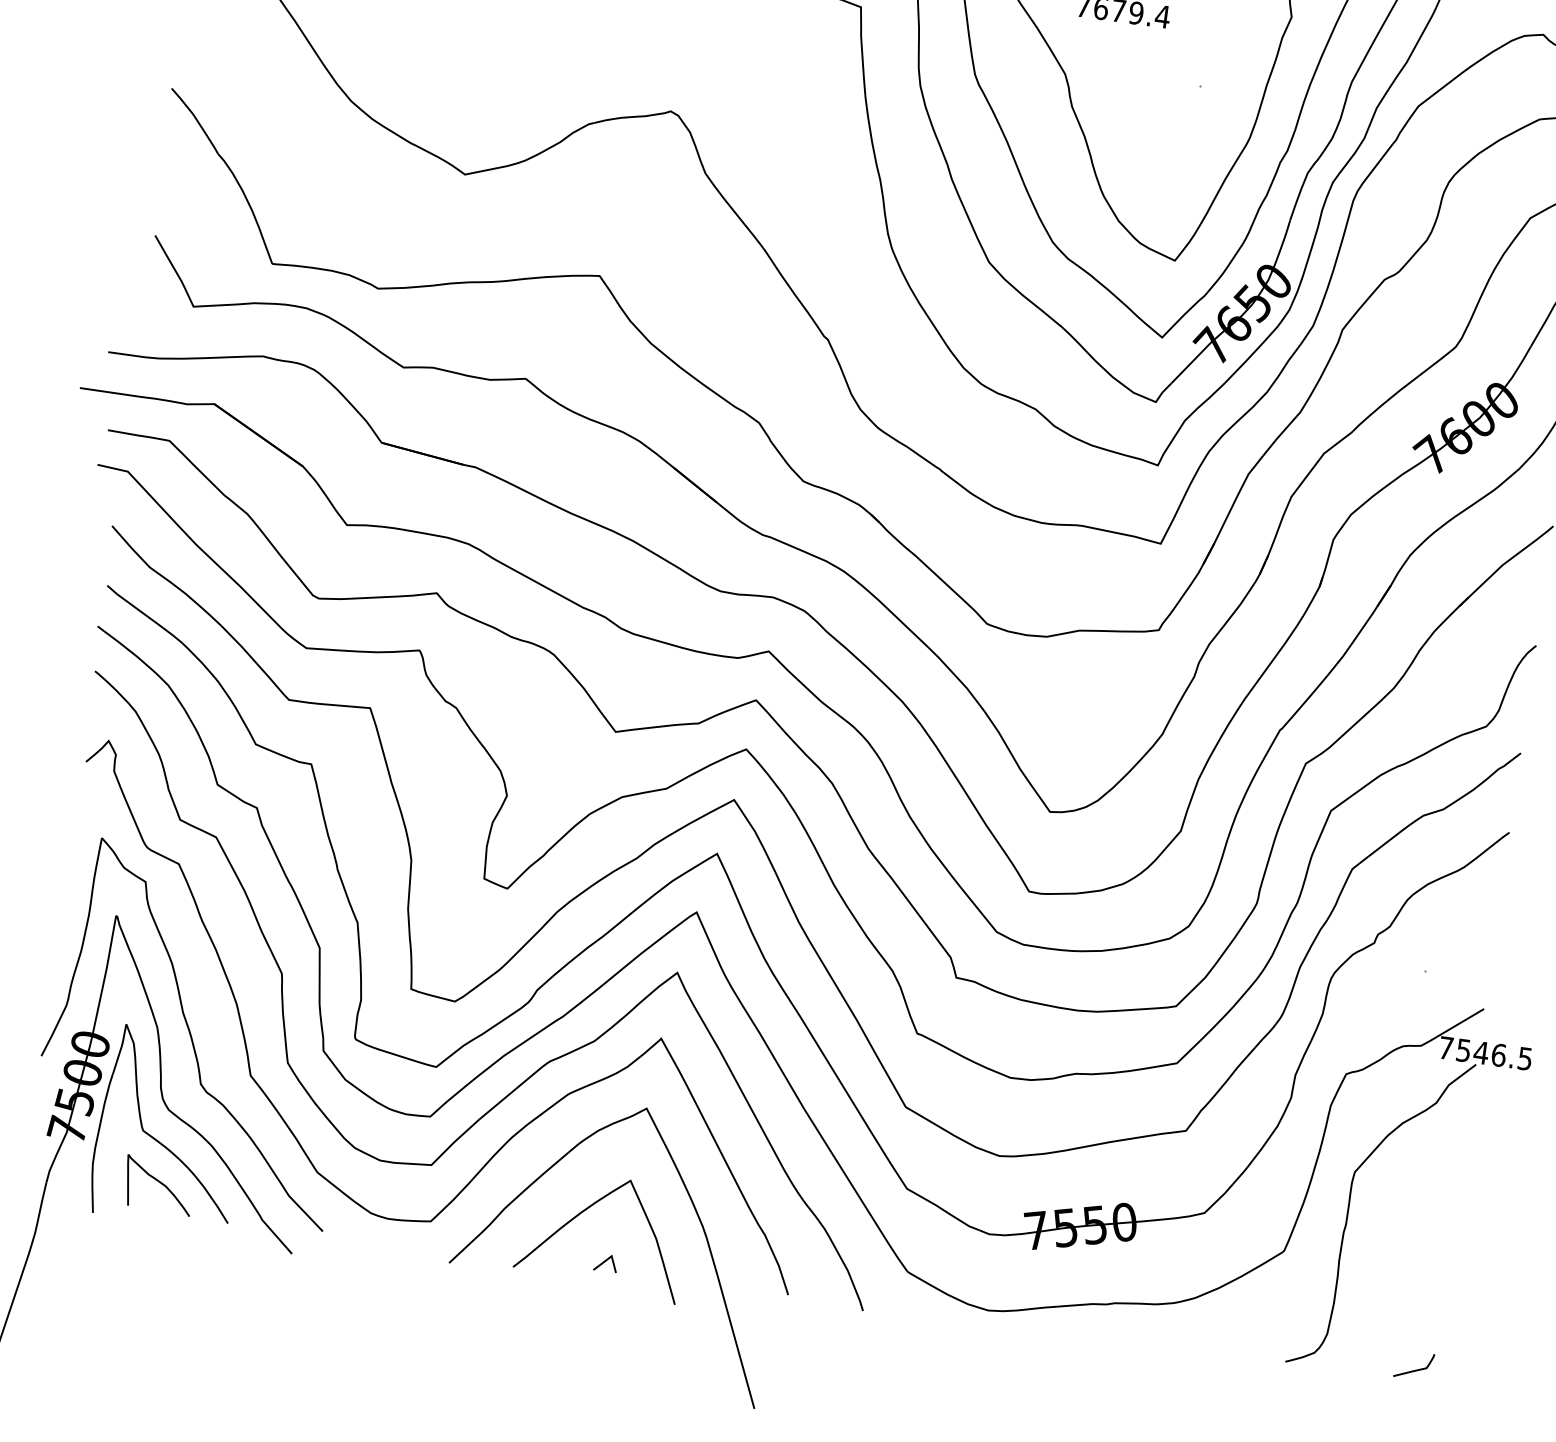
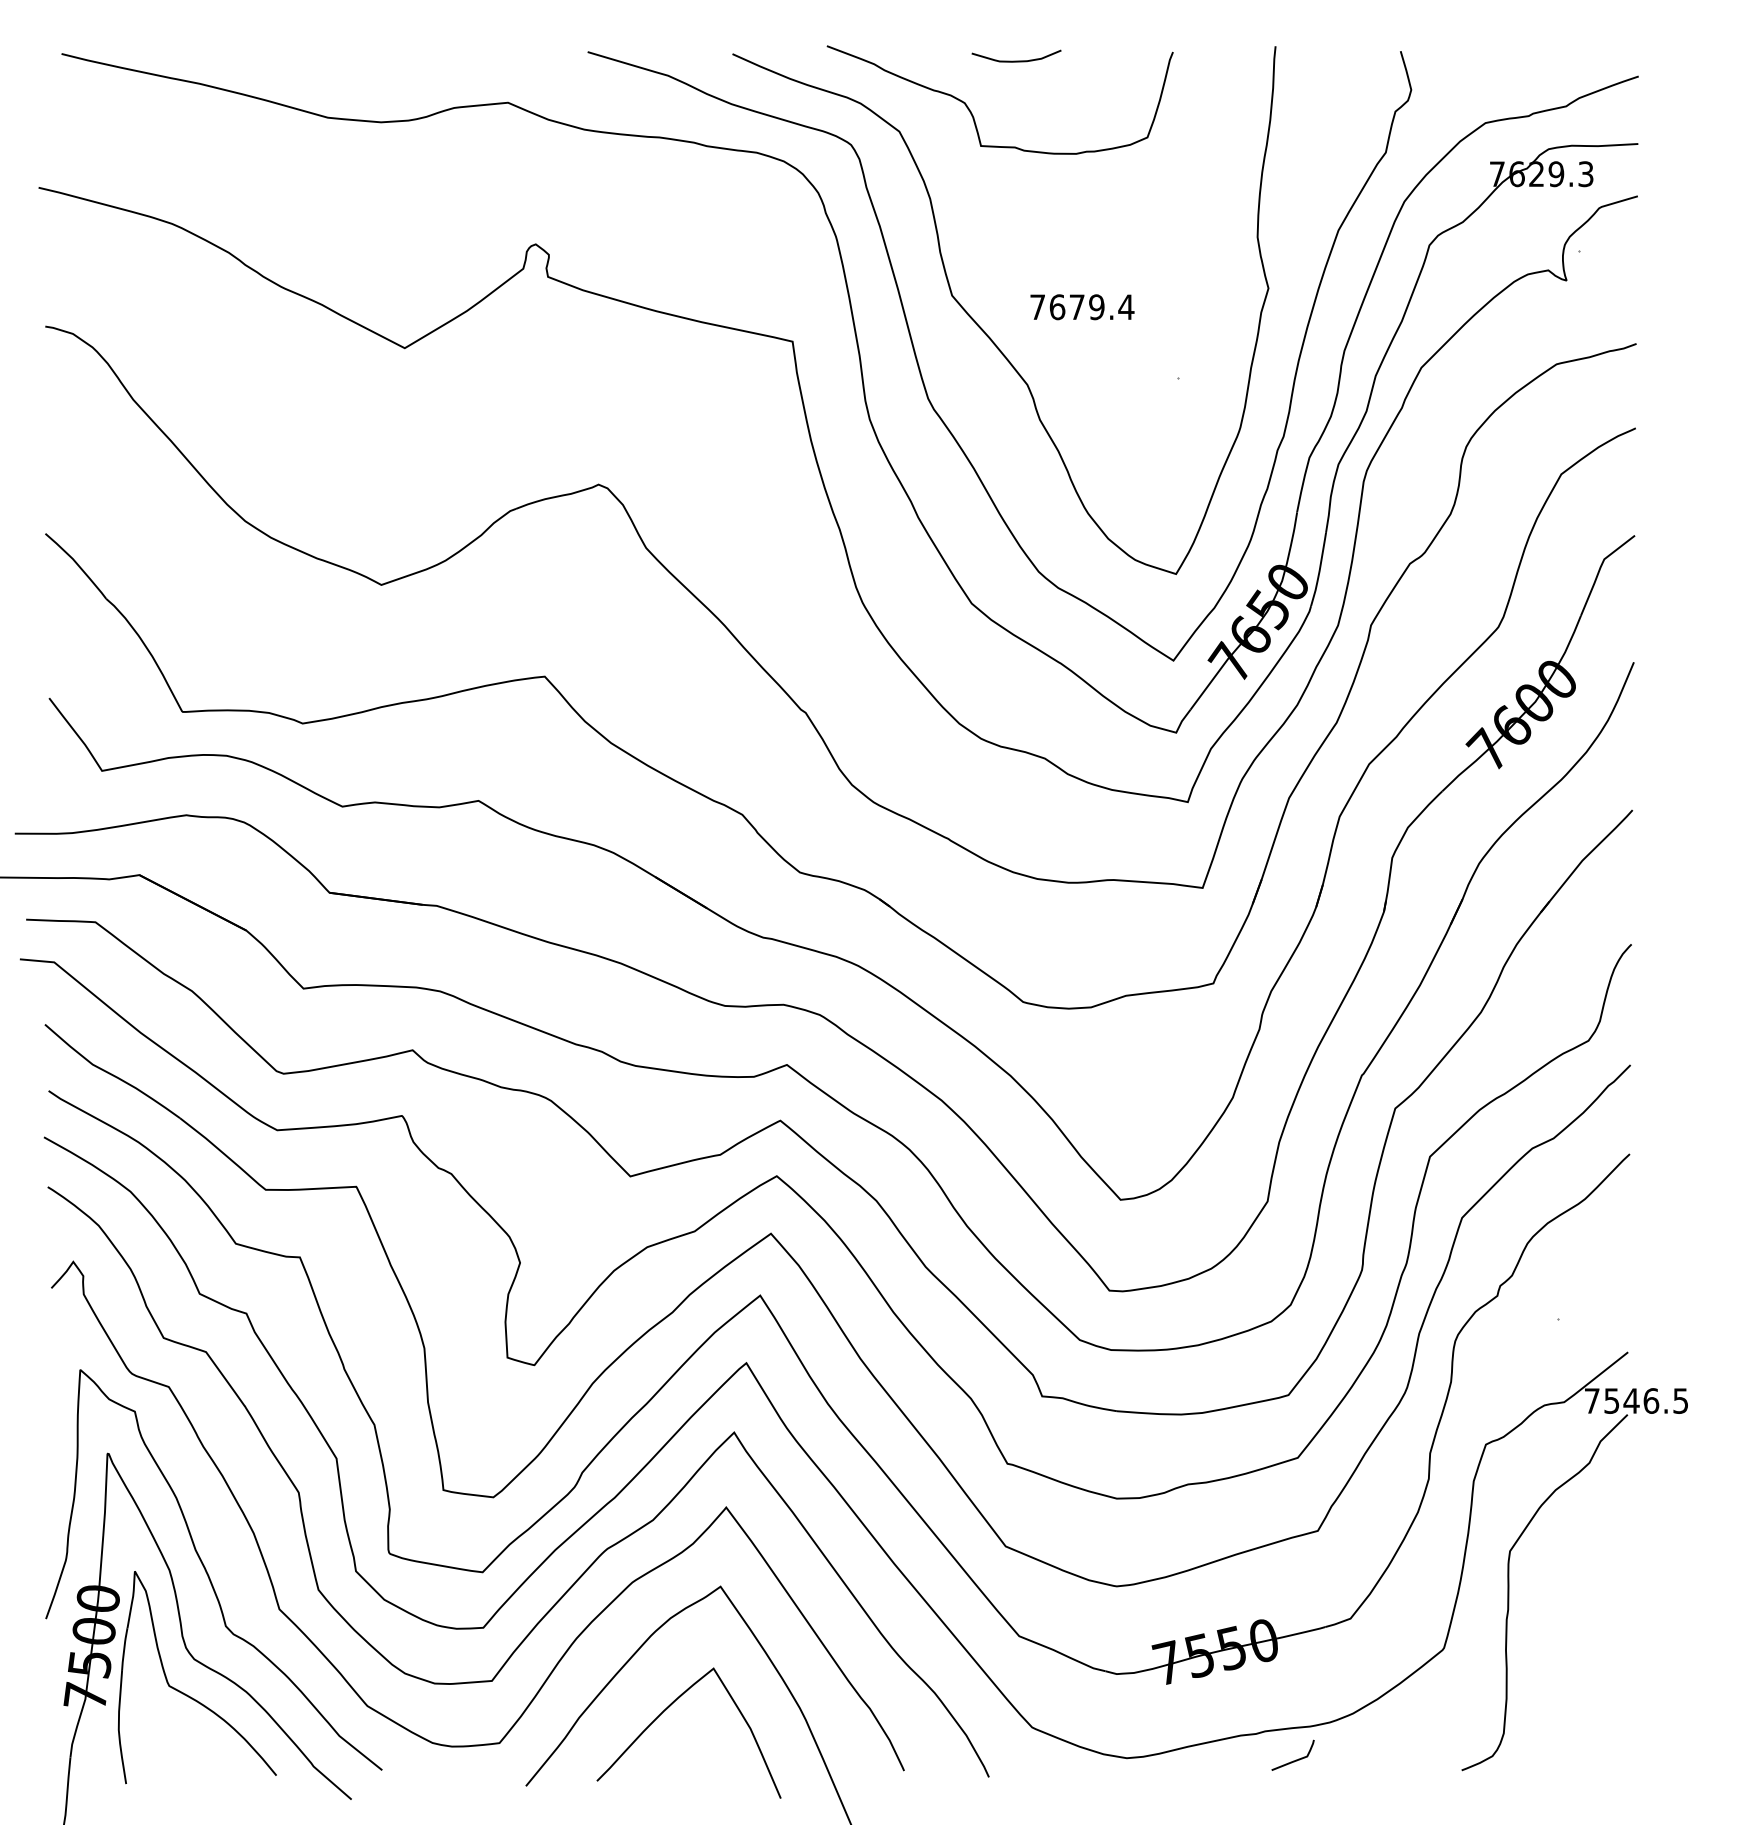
curve: (159, 1183) -> (195, 1741), removed
line: (605, 1261) -> (698, 1761), removed
curve: (1413, 1370) -> (1293, 1760), moved

